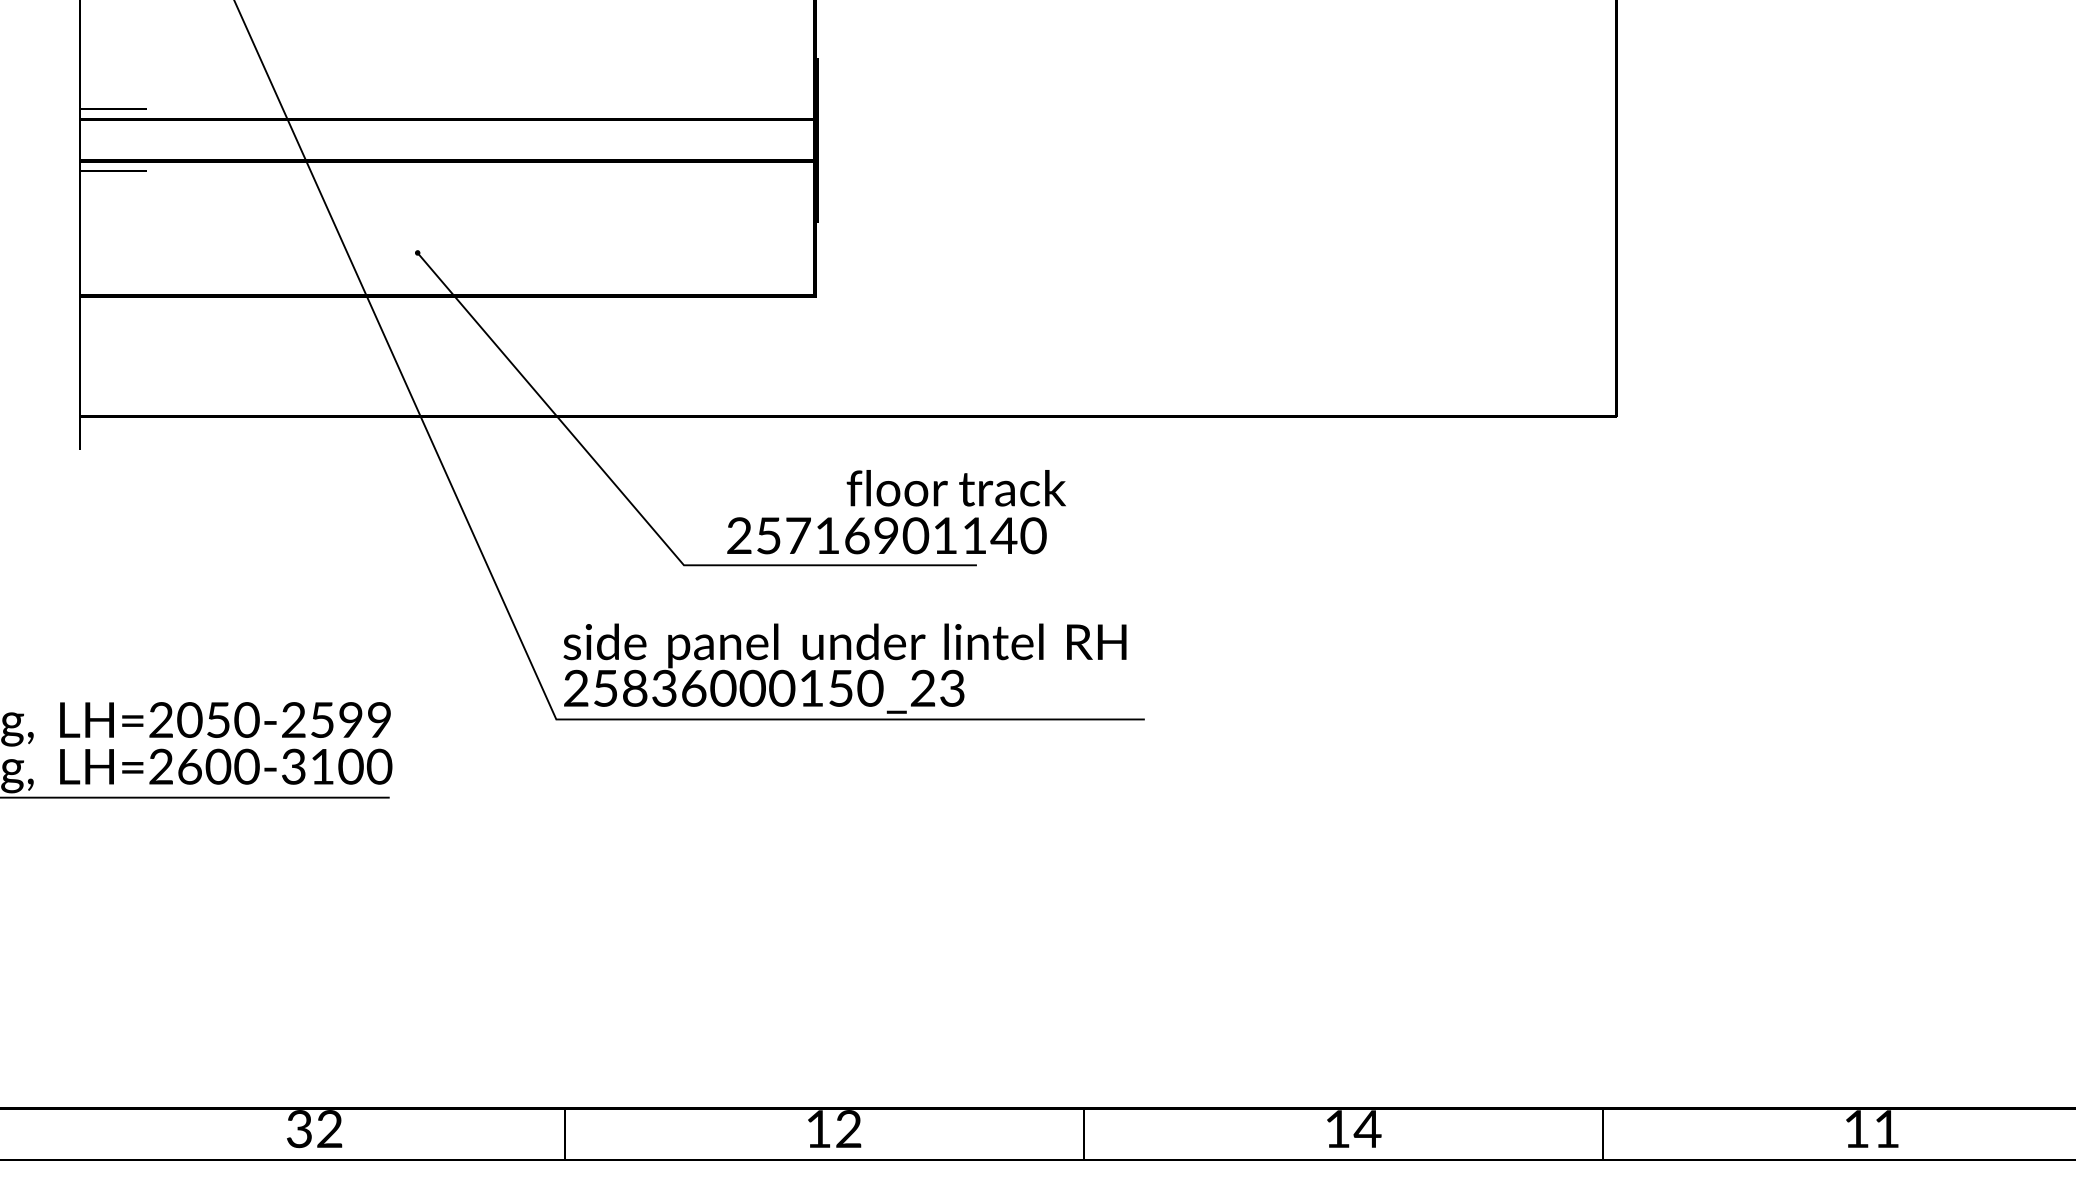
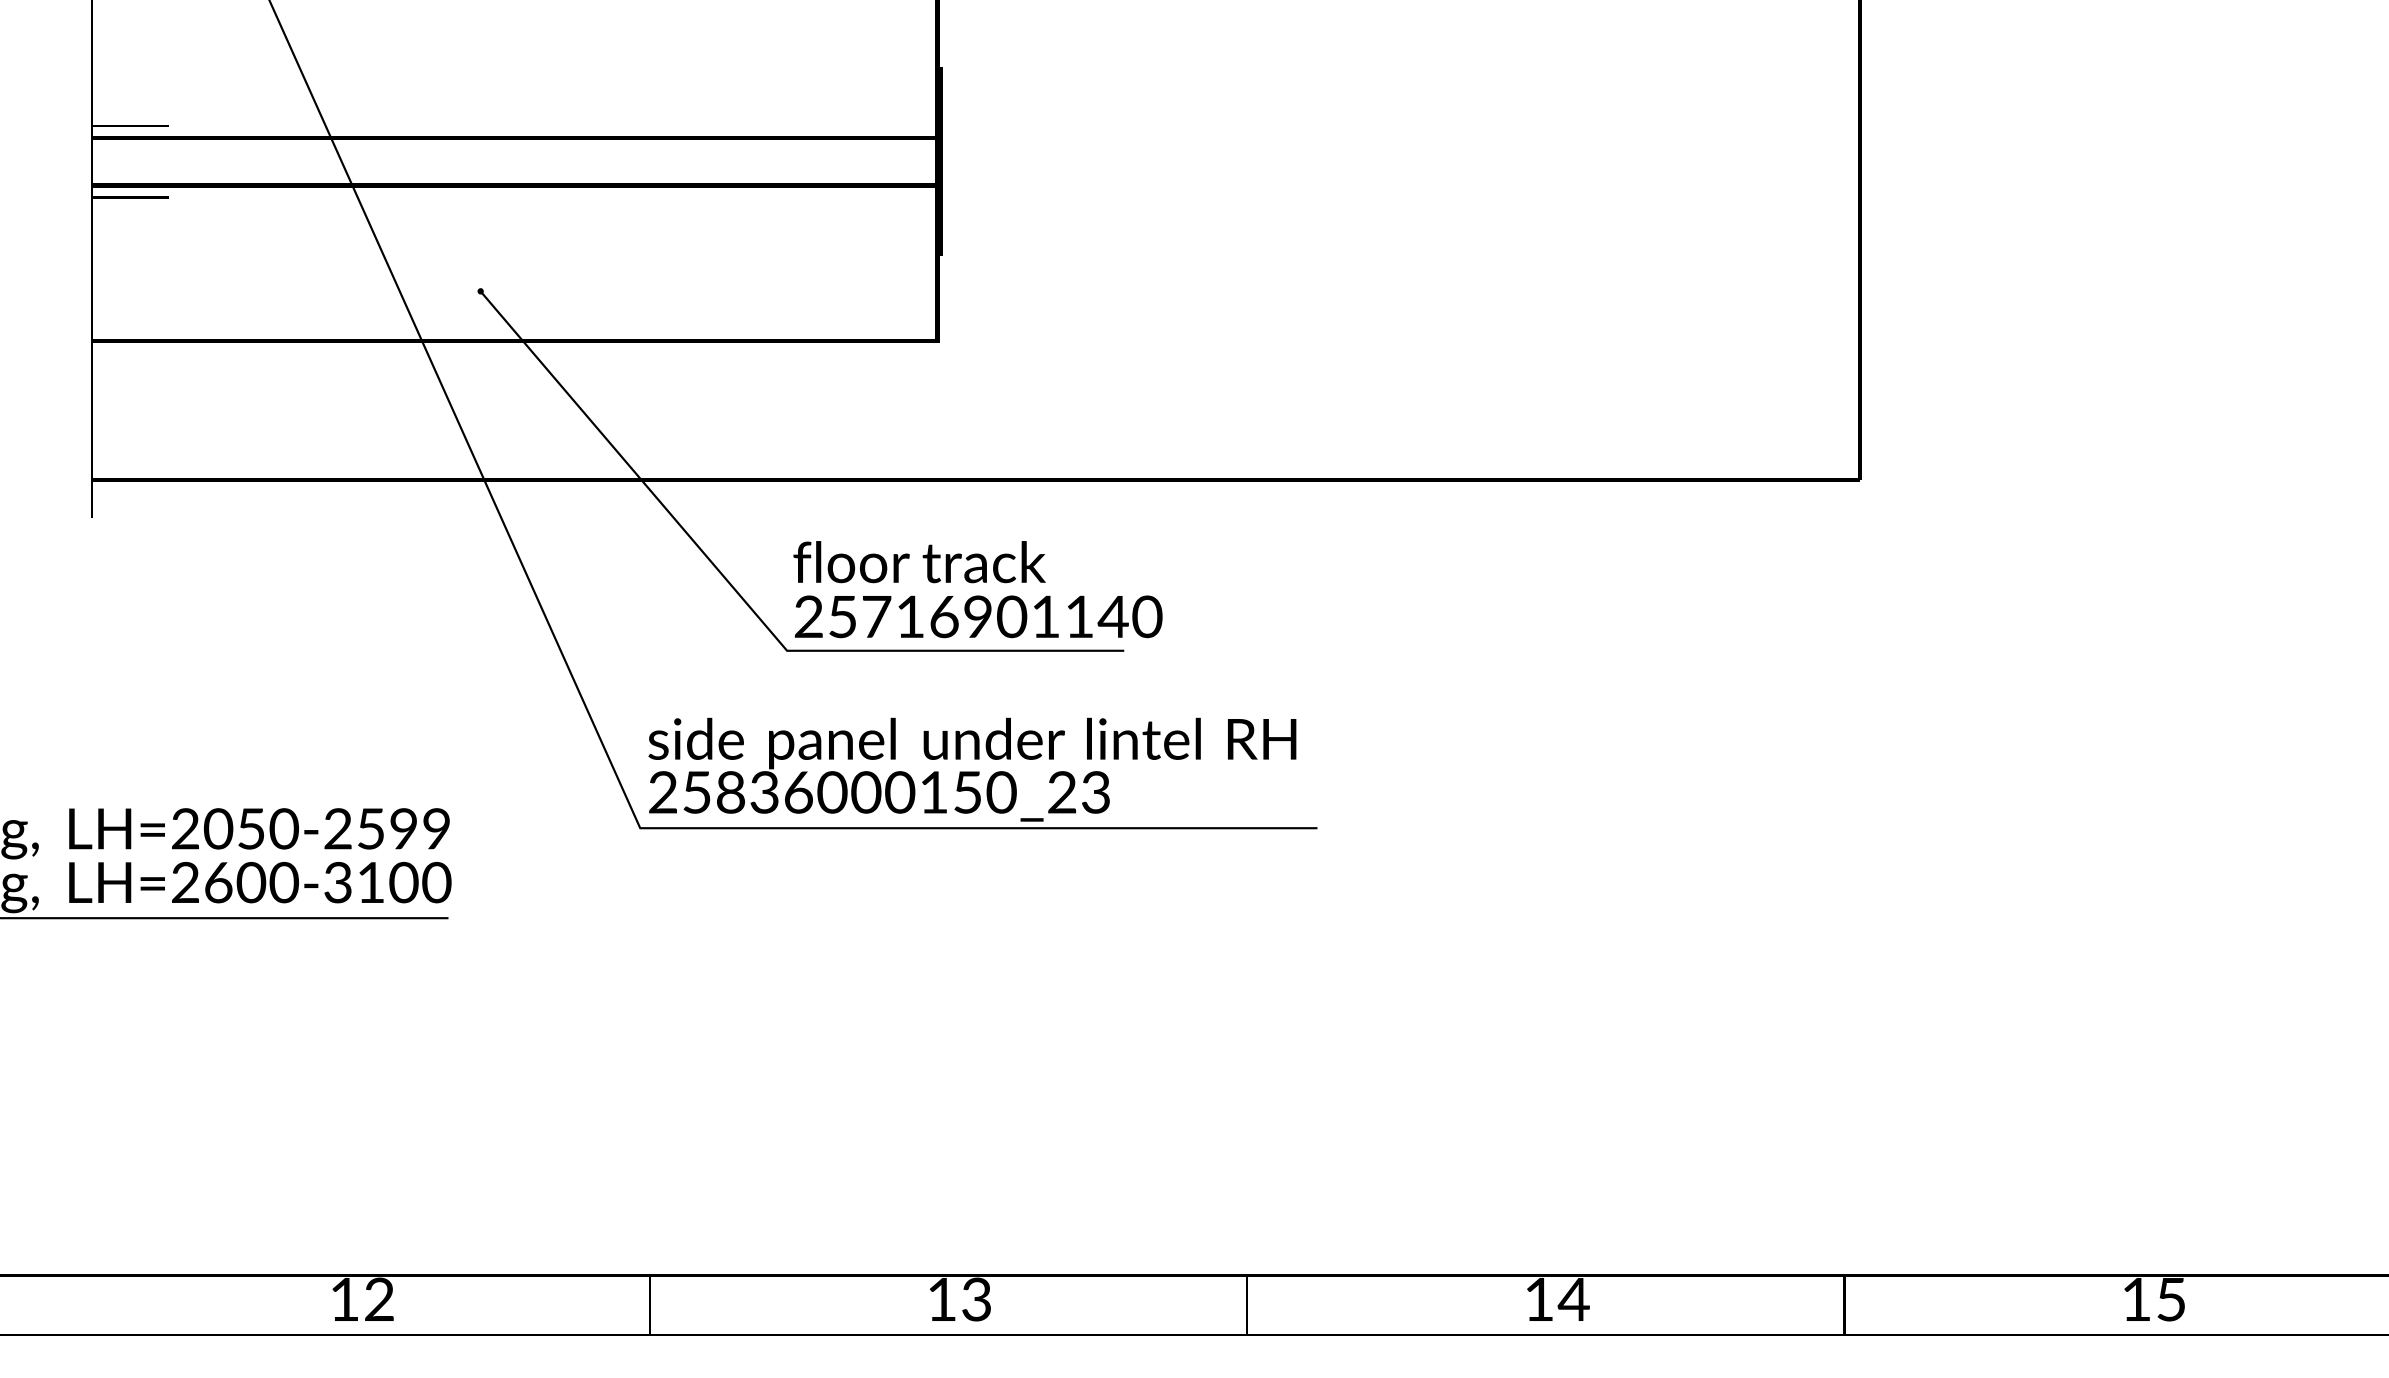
text: (956, 488) -> (919, 562), moved
text: (886, 535) -> (978, 616), moved
text: (299, 1129) -> (344, 1299), 32 -> 12
text: (848, 1129) -> (976, 1300), 12 -> 13
text: (1886, 1129) -> (2170, 1299), 11 -> 15

